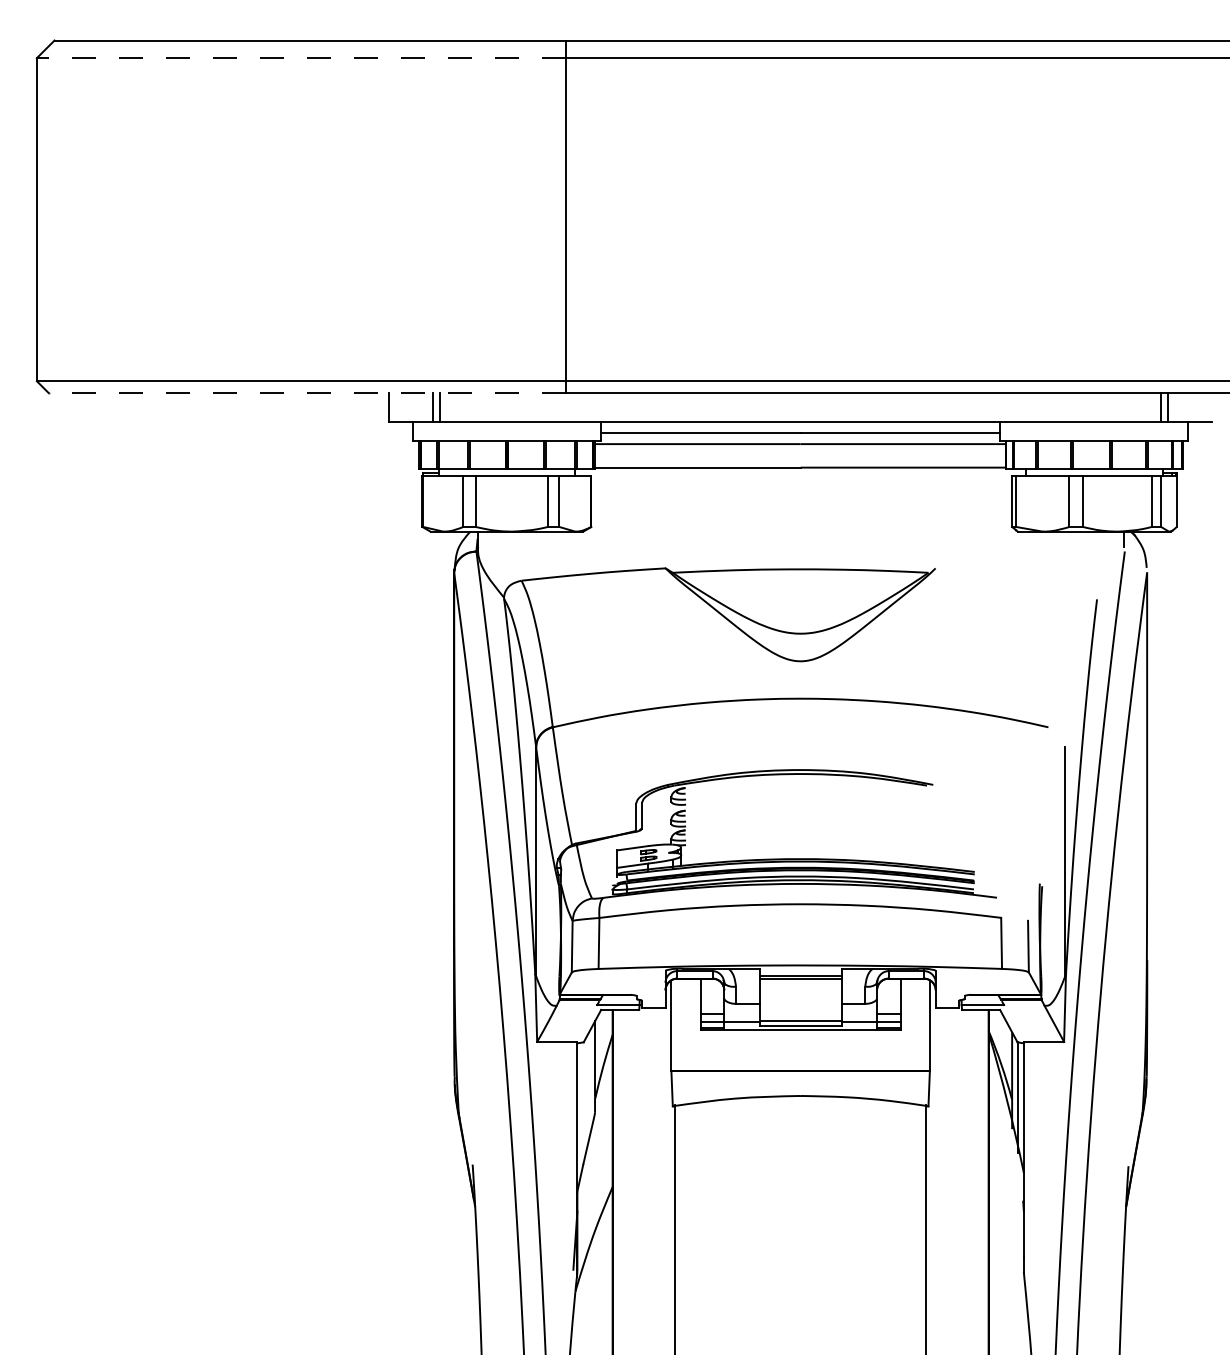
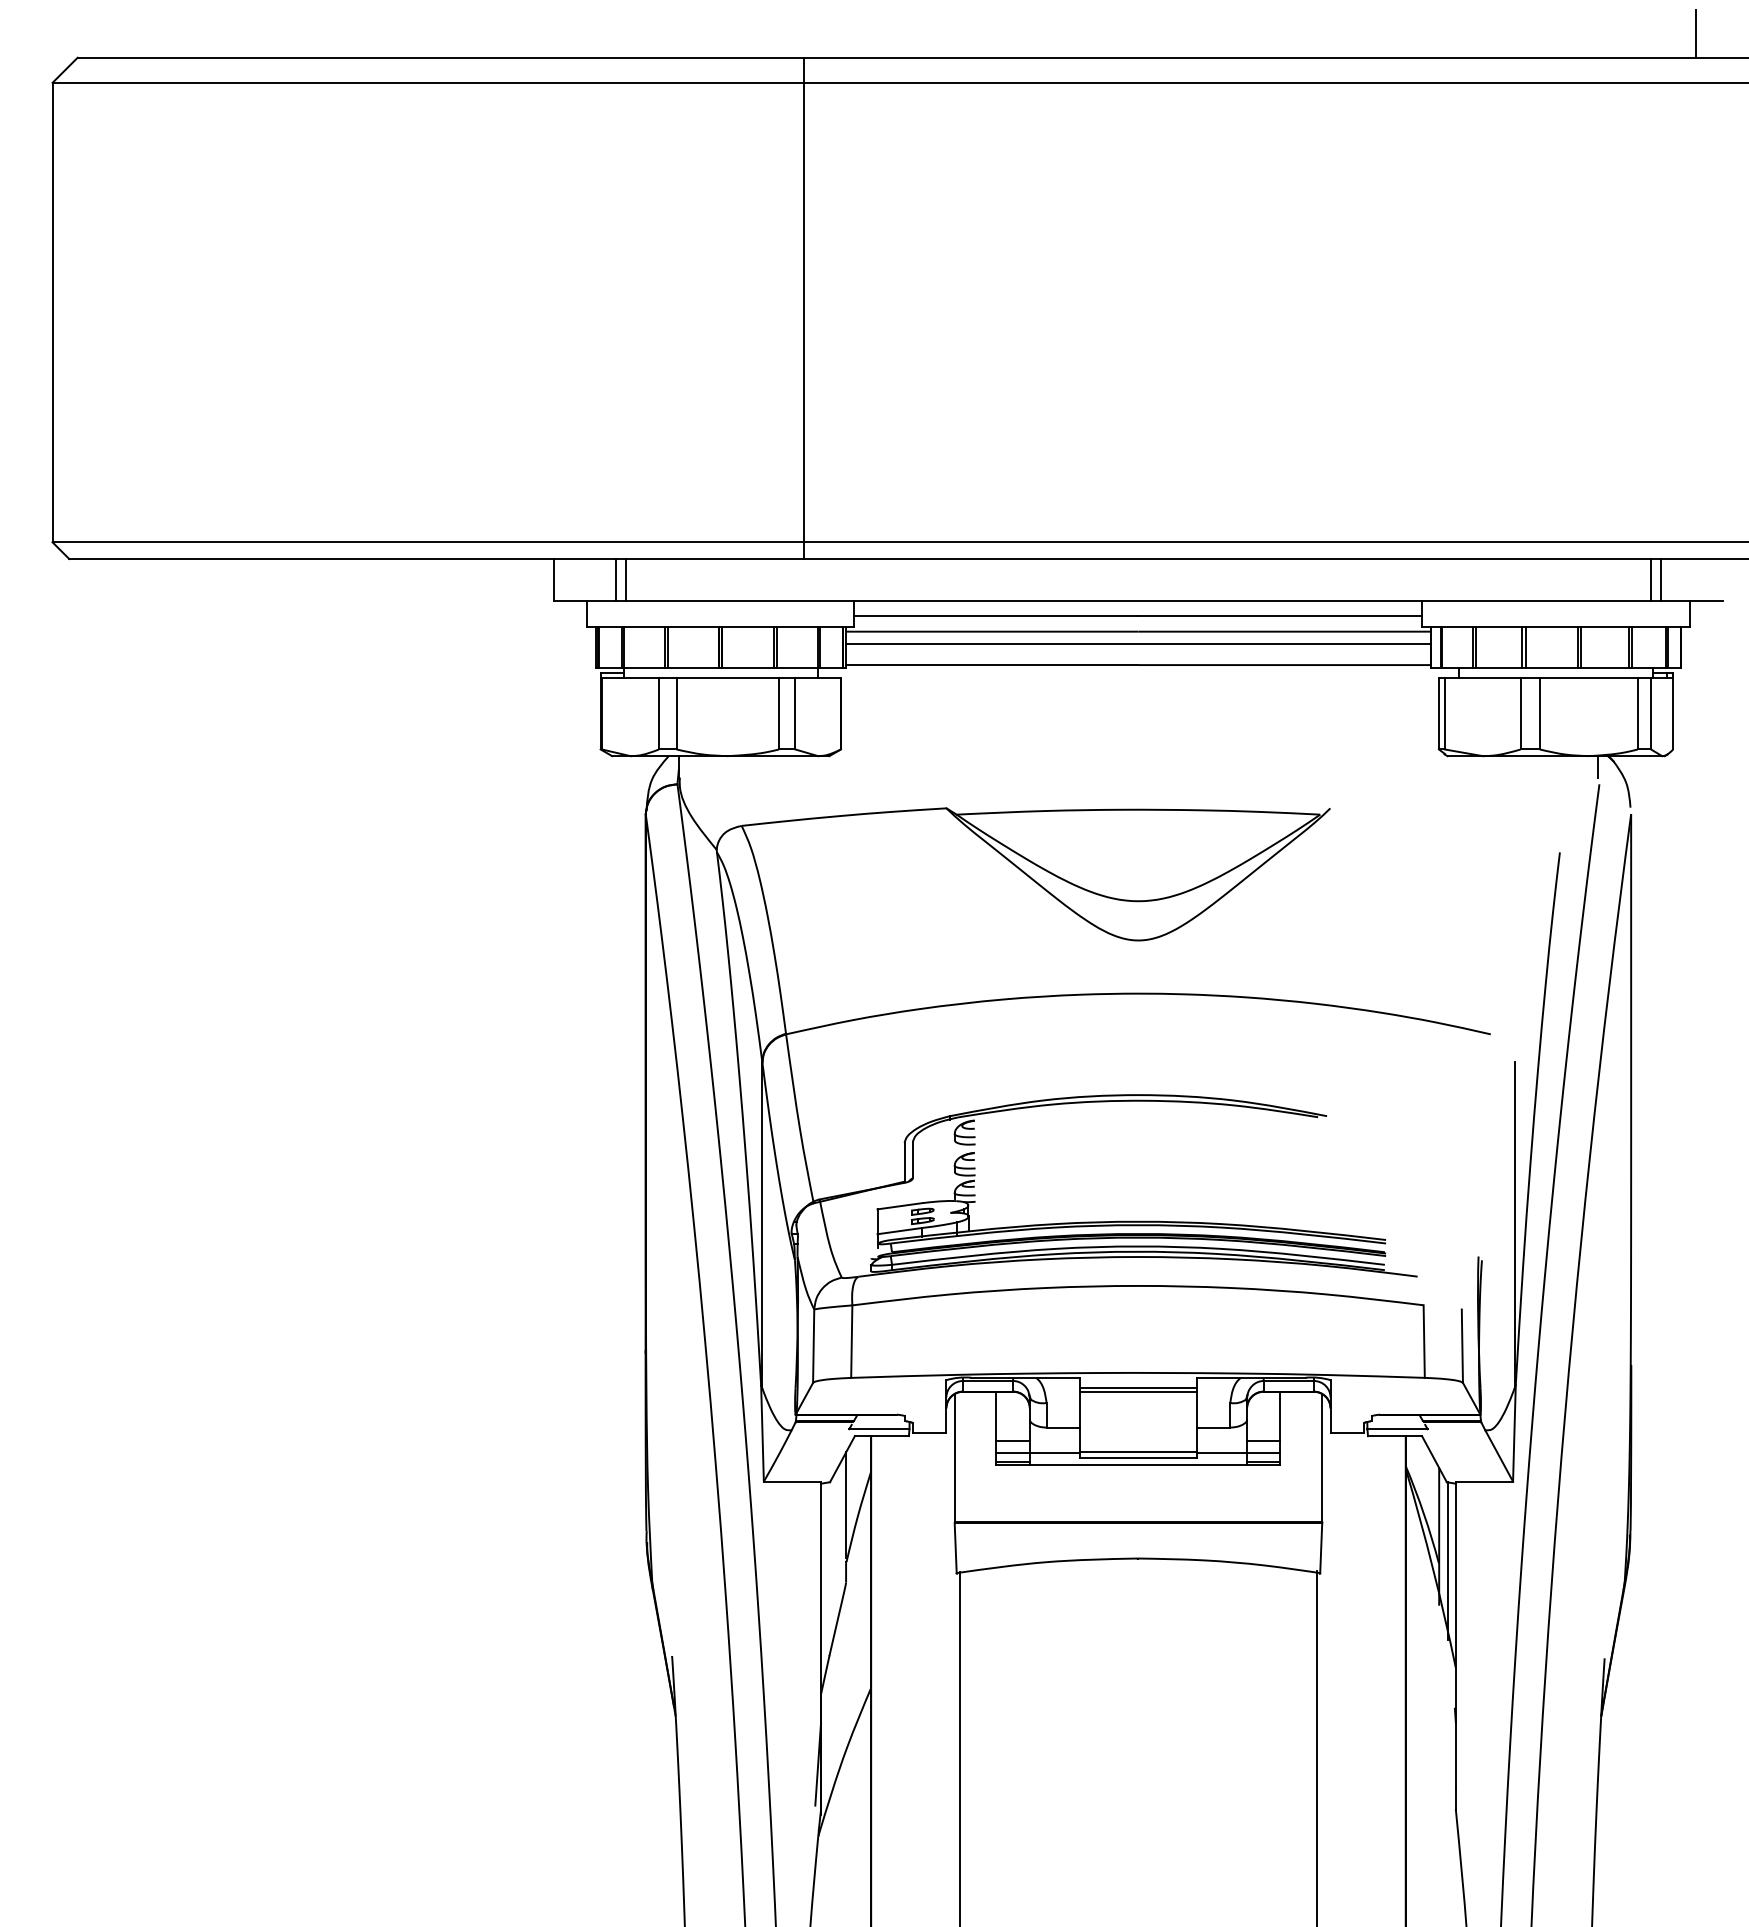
line: (1193, 23) -> (1696, 33), added
line: (301, 57) -> (428, 82), dashed -> solid
line: (306, 393) -> (436, 559), dashed -> solid
line: (800, 453) -> (1138, 644), added

